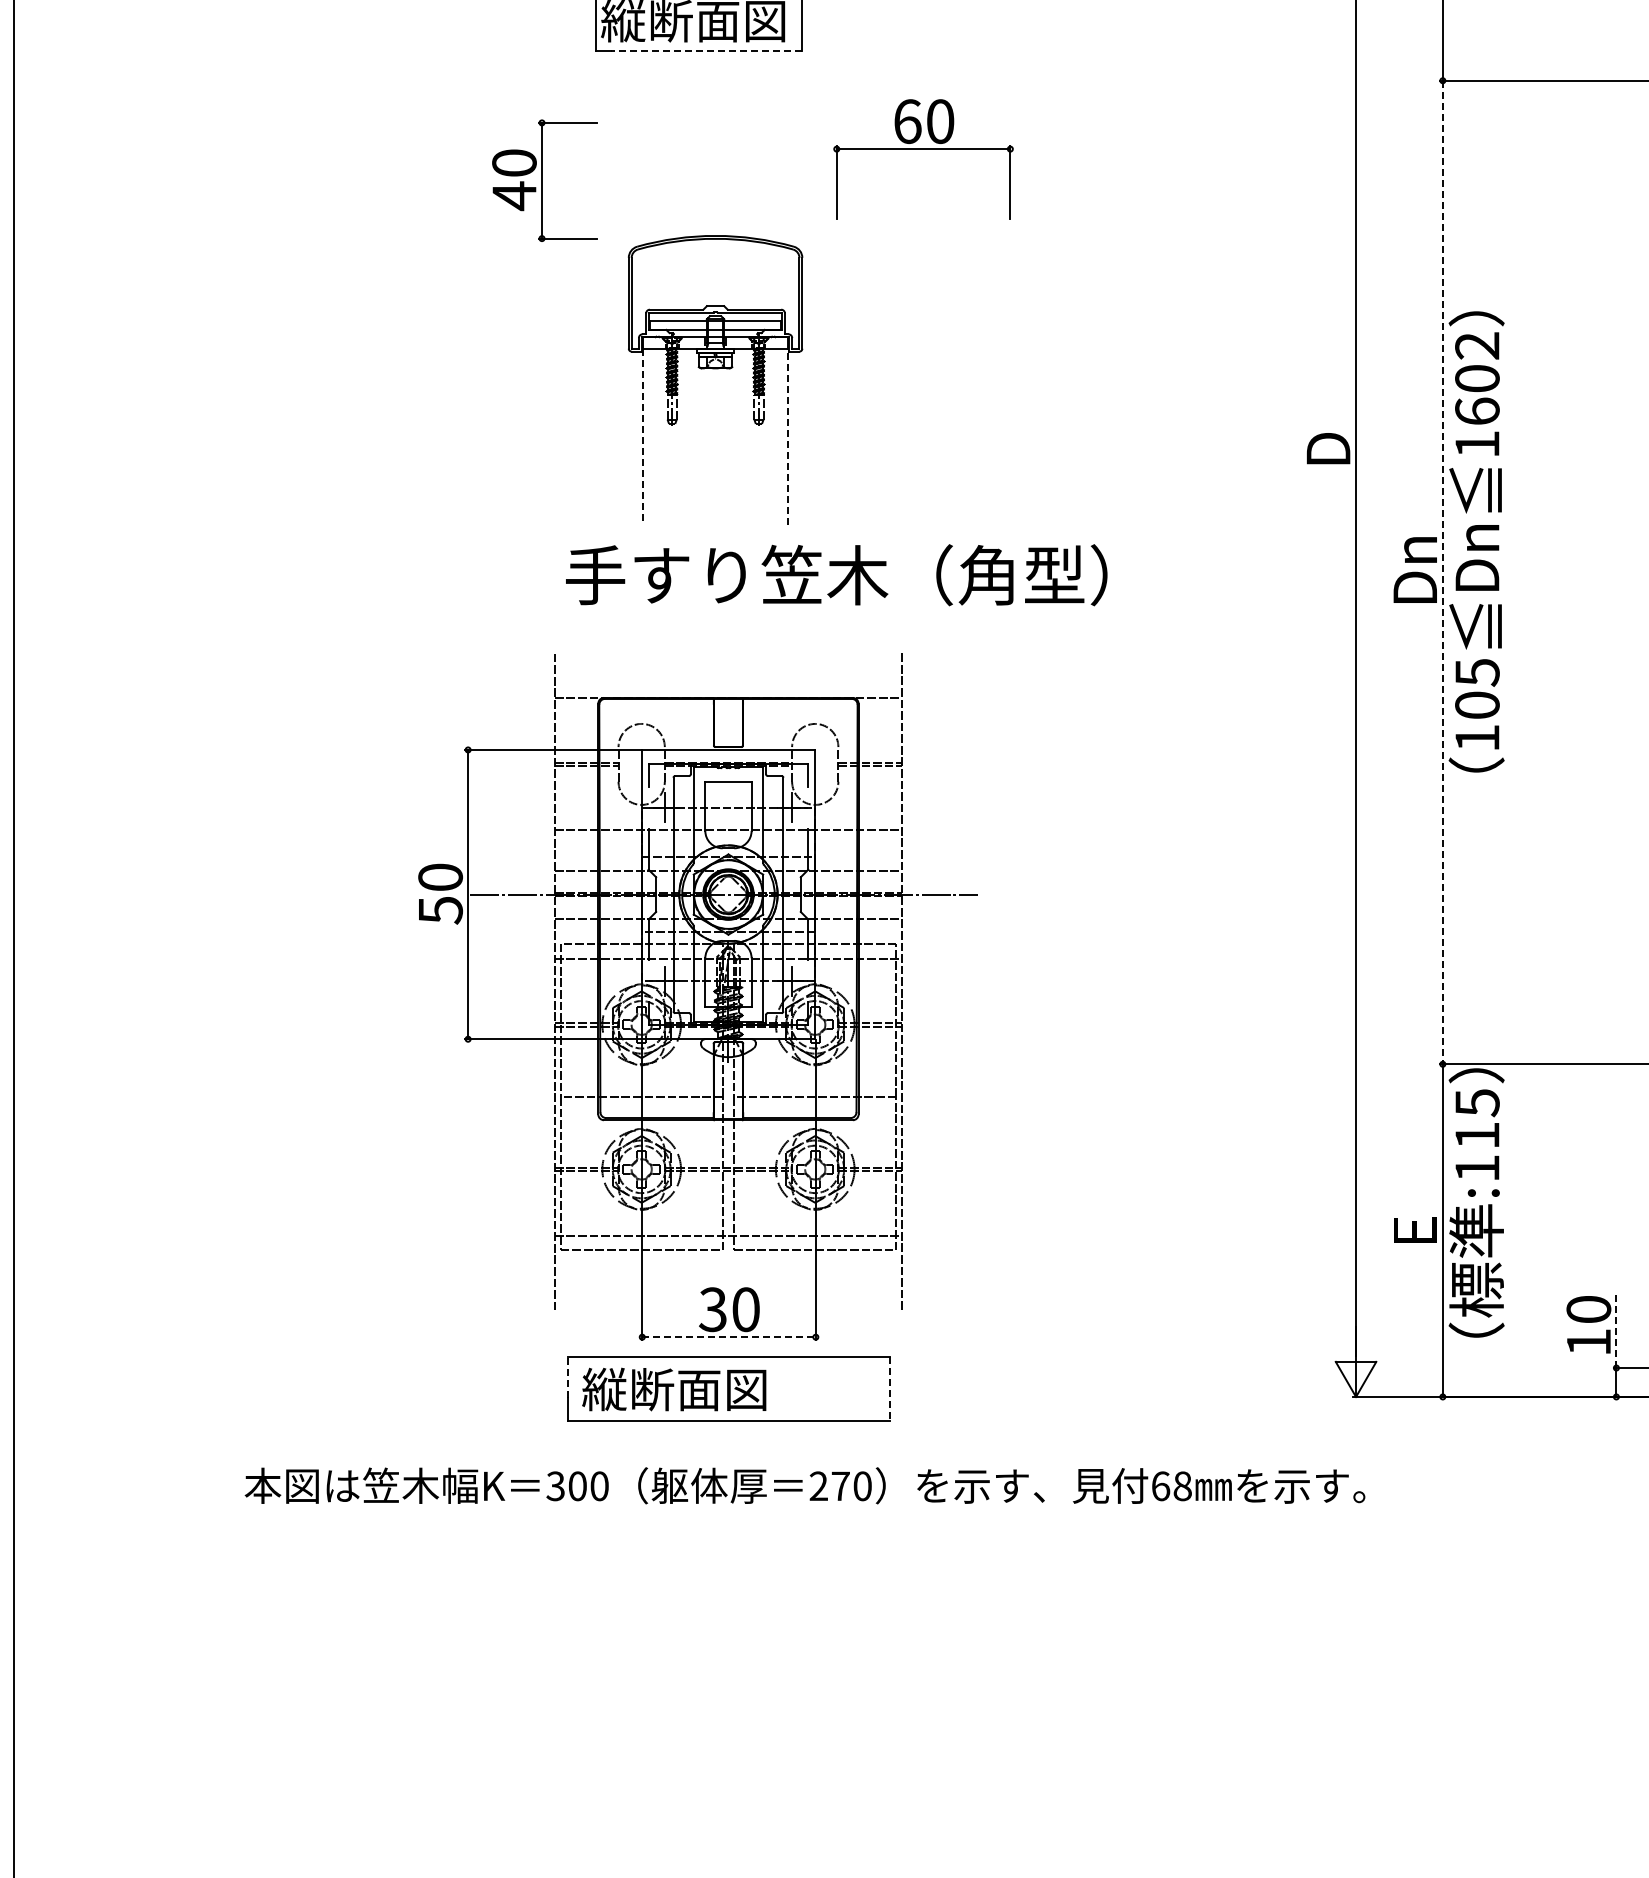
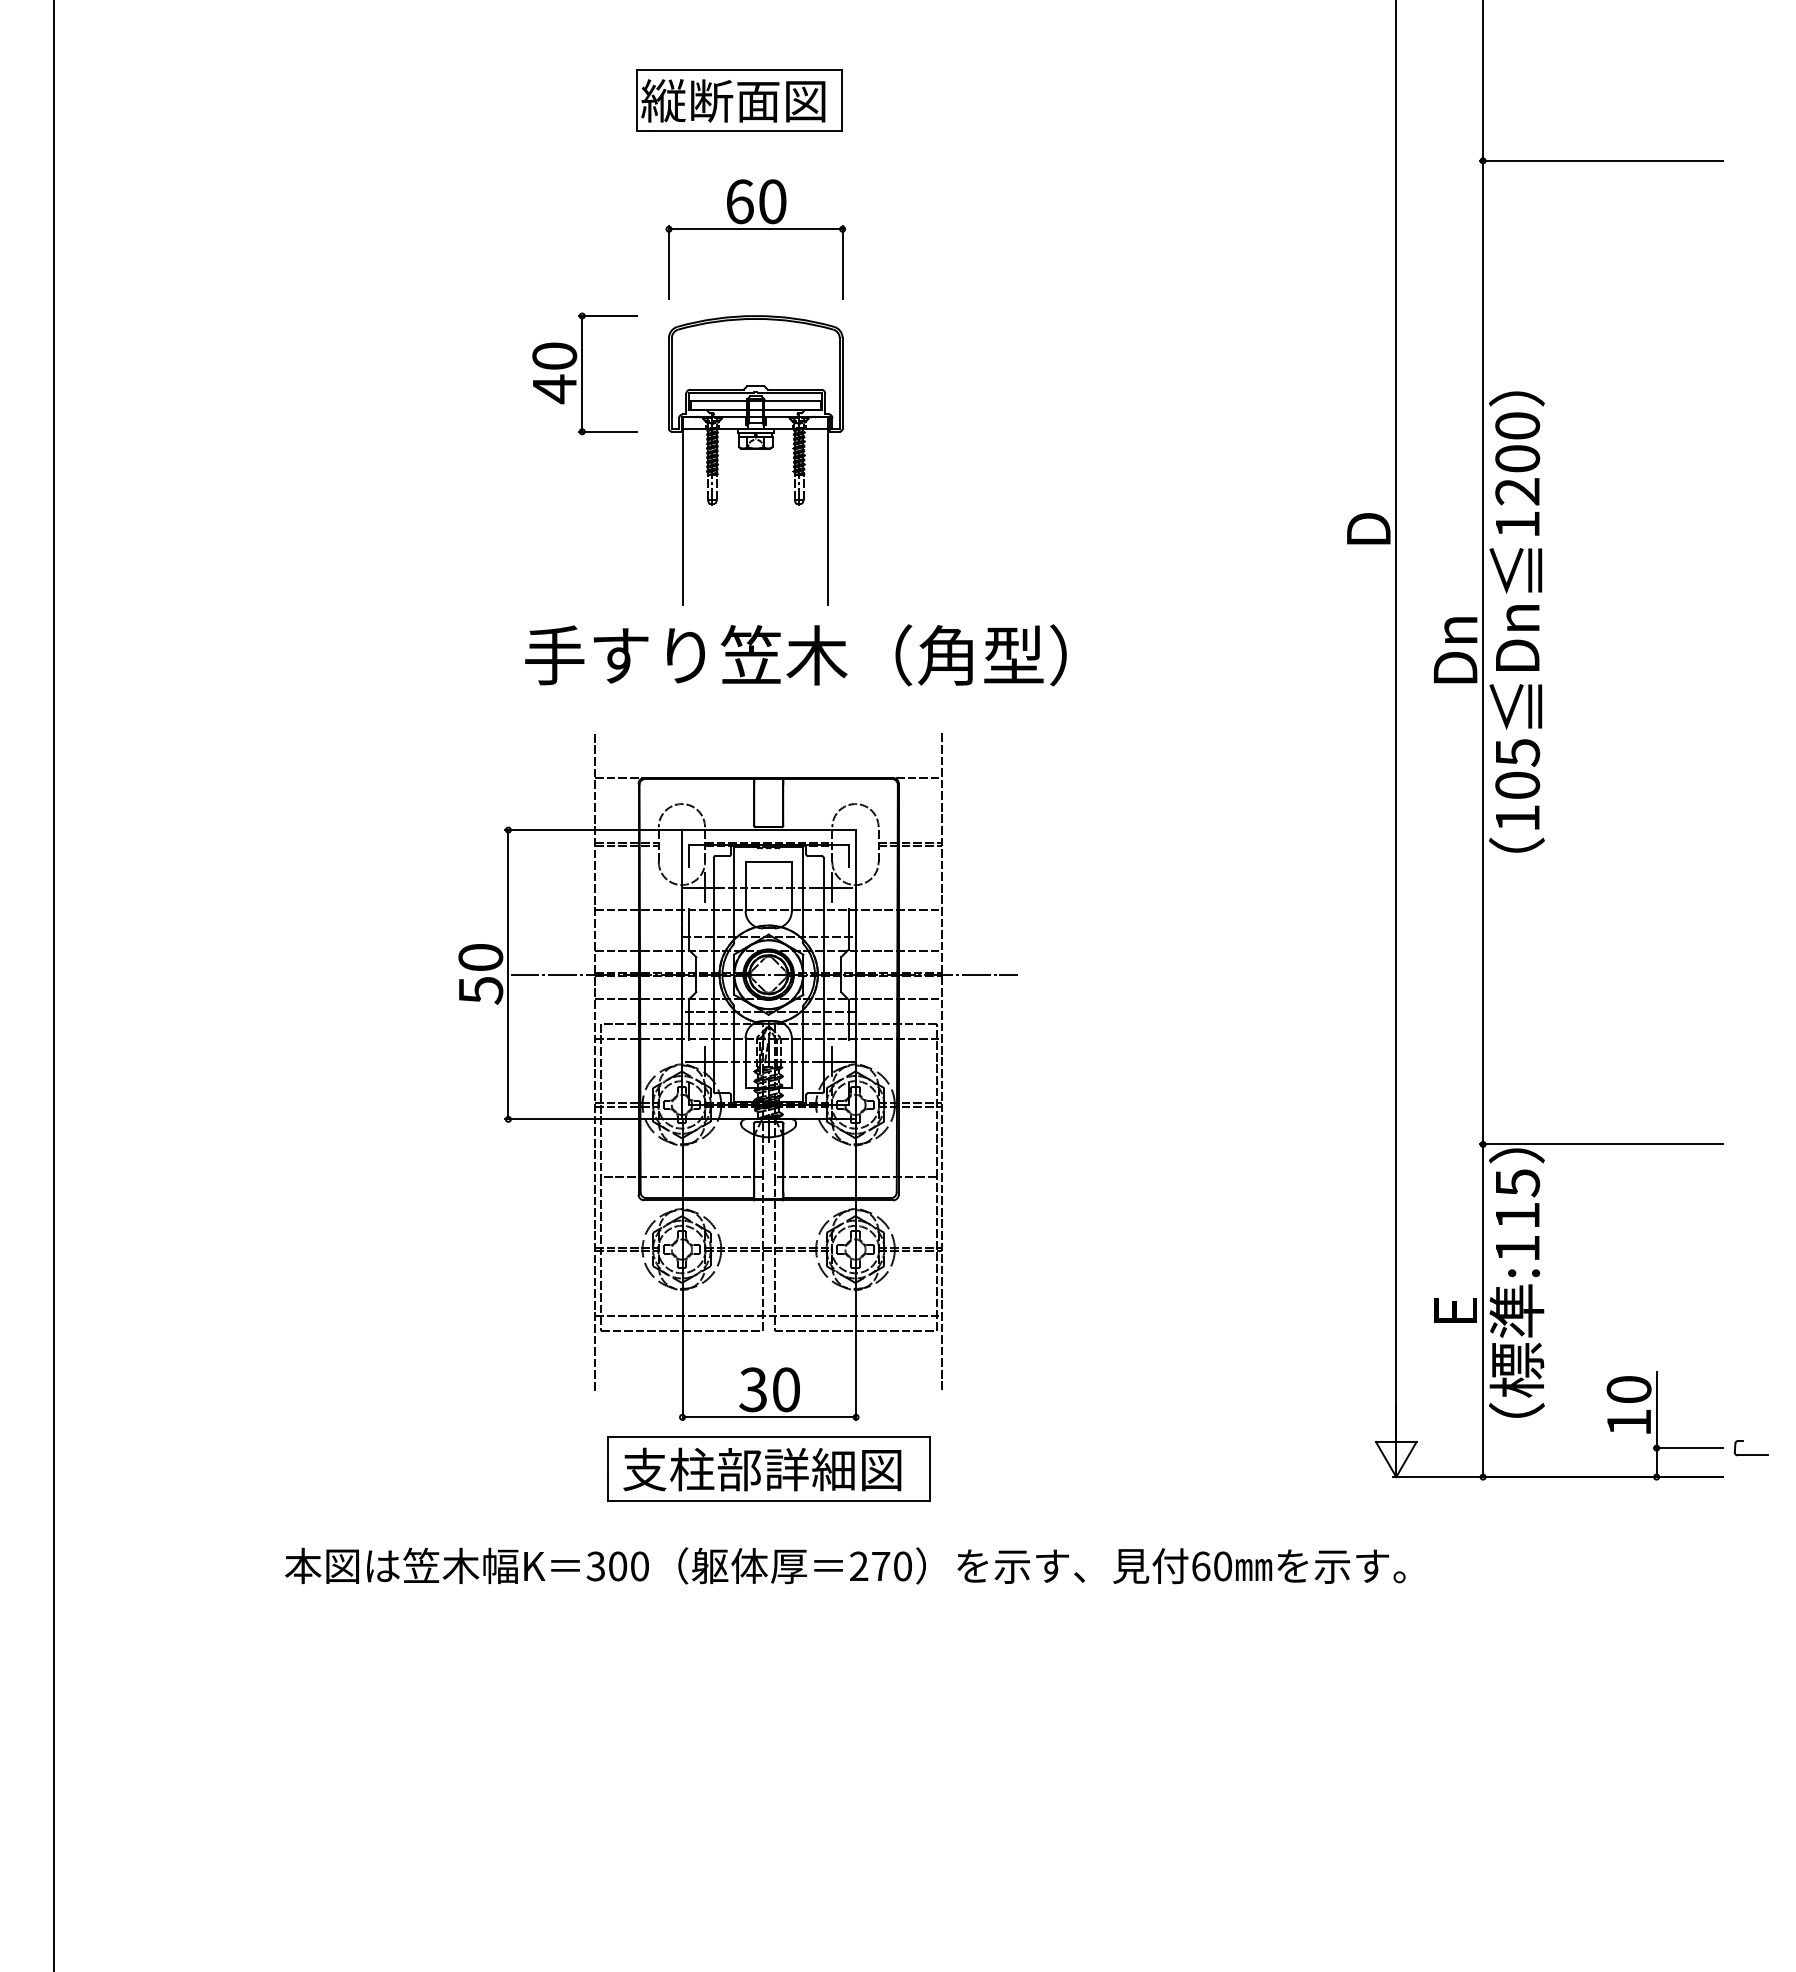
line: (706, 51) -> (746, 131), dashed -> solid
part: (923, 149) -> (755, 229), moved
part: (544, 180) -> (584, 373), moved
text: (1477, 378) -> (1517, 458), 1602 -> 1200
line: (788, 436) -> (828, 516), dashed -> solid
line: (643, 437) -> (683, 517), dashed -> solid
line: (1443, 572) -> (1483, 652), dashed -> solid
text: (836, 575) -> (795, 655), moved
line: (1616, 1330) -> (1656, 1410), dashed -> solid
line: (729, 1337) -> (769, 1417), dashed -> solid
line: (568, 1377) -> (608, 1457), dashed -> solid
text: (721, 1389) -> (761, 1469), 縦断面図 -> 支柱部詳細図
line: (890, 1389) -> (930, 1469), dashed -> solid
text: (1183, 1486) -> (1223, 1566), 68 -> 60

